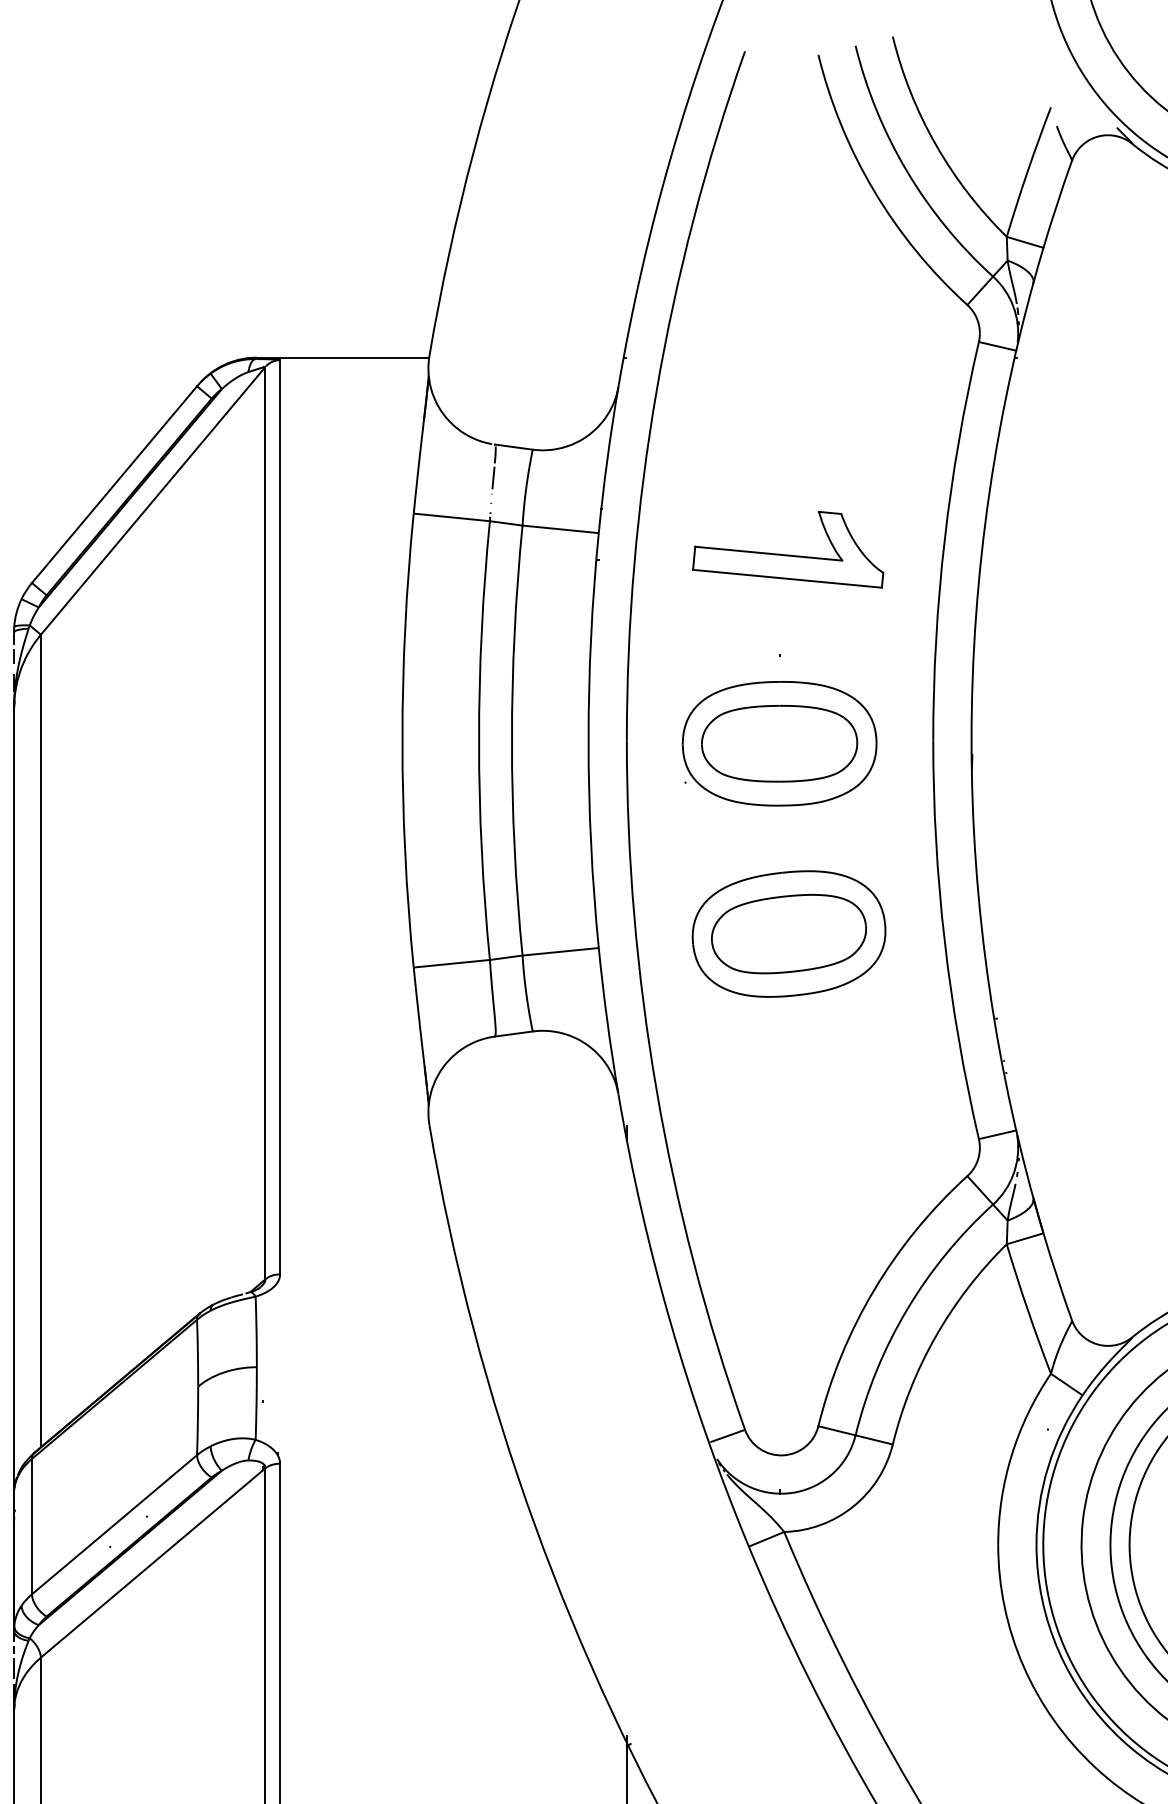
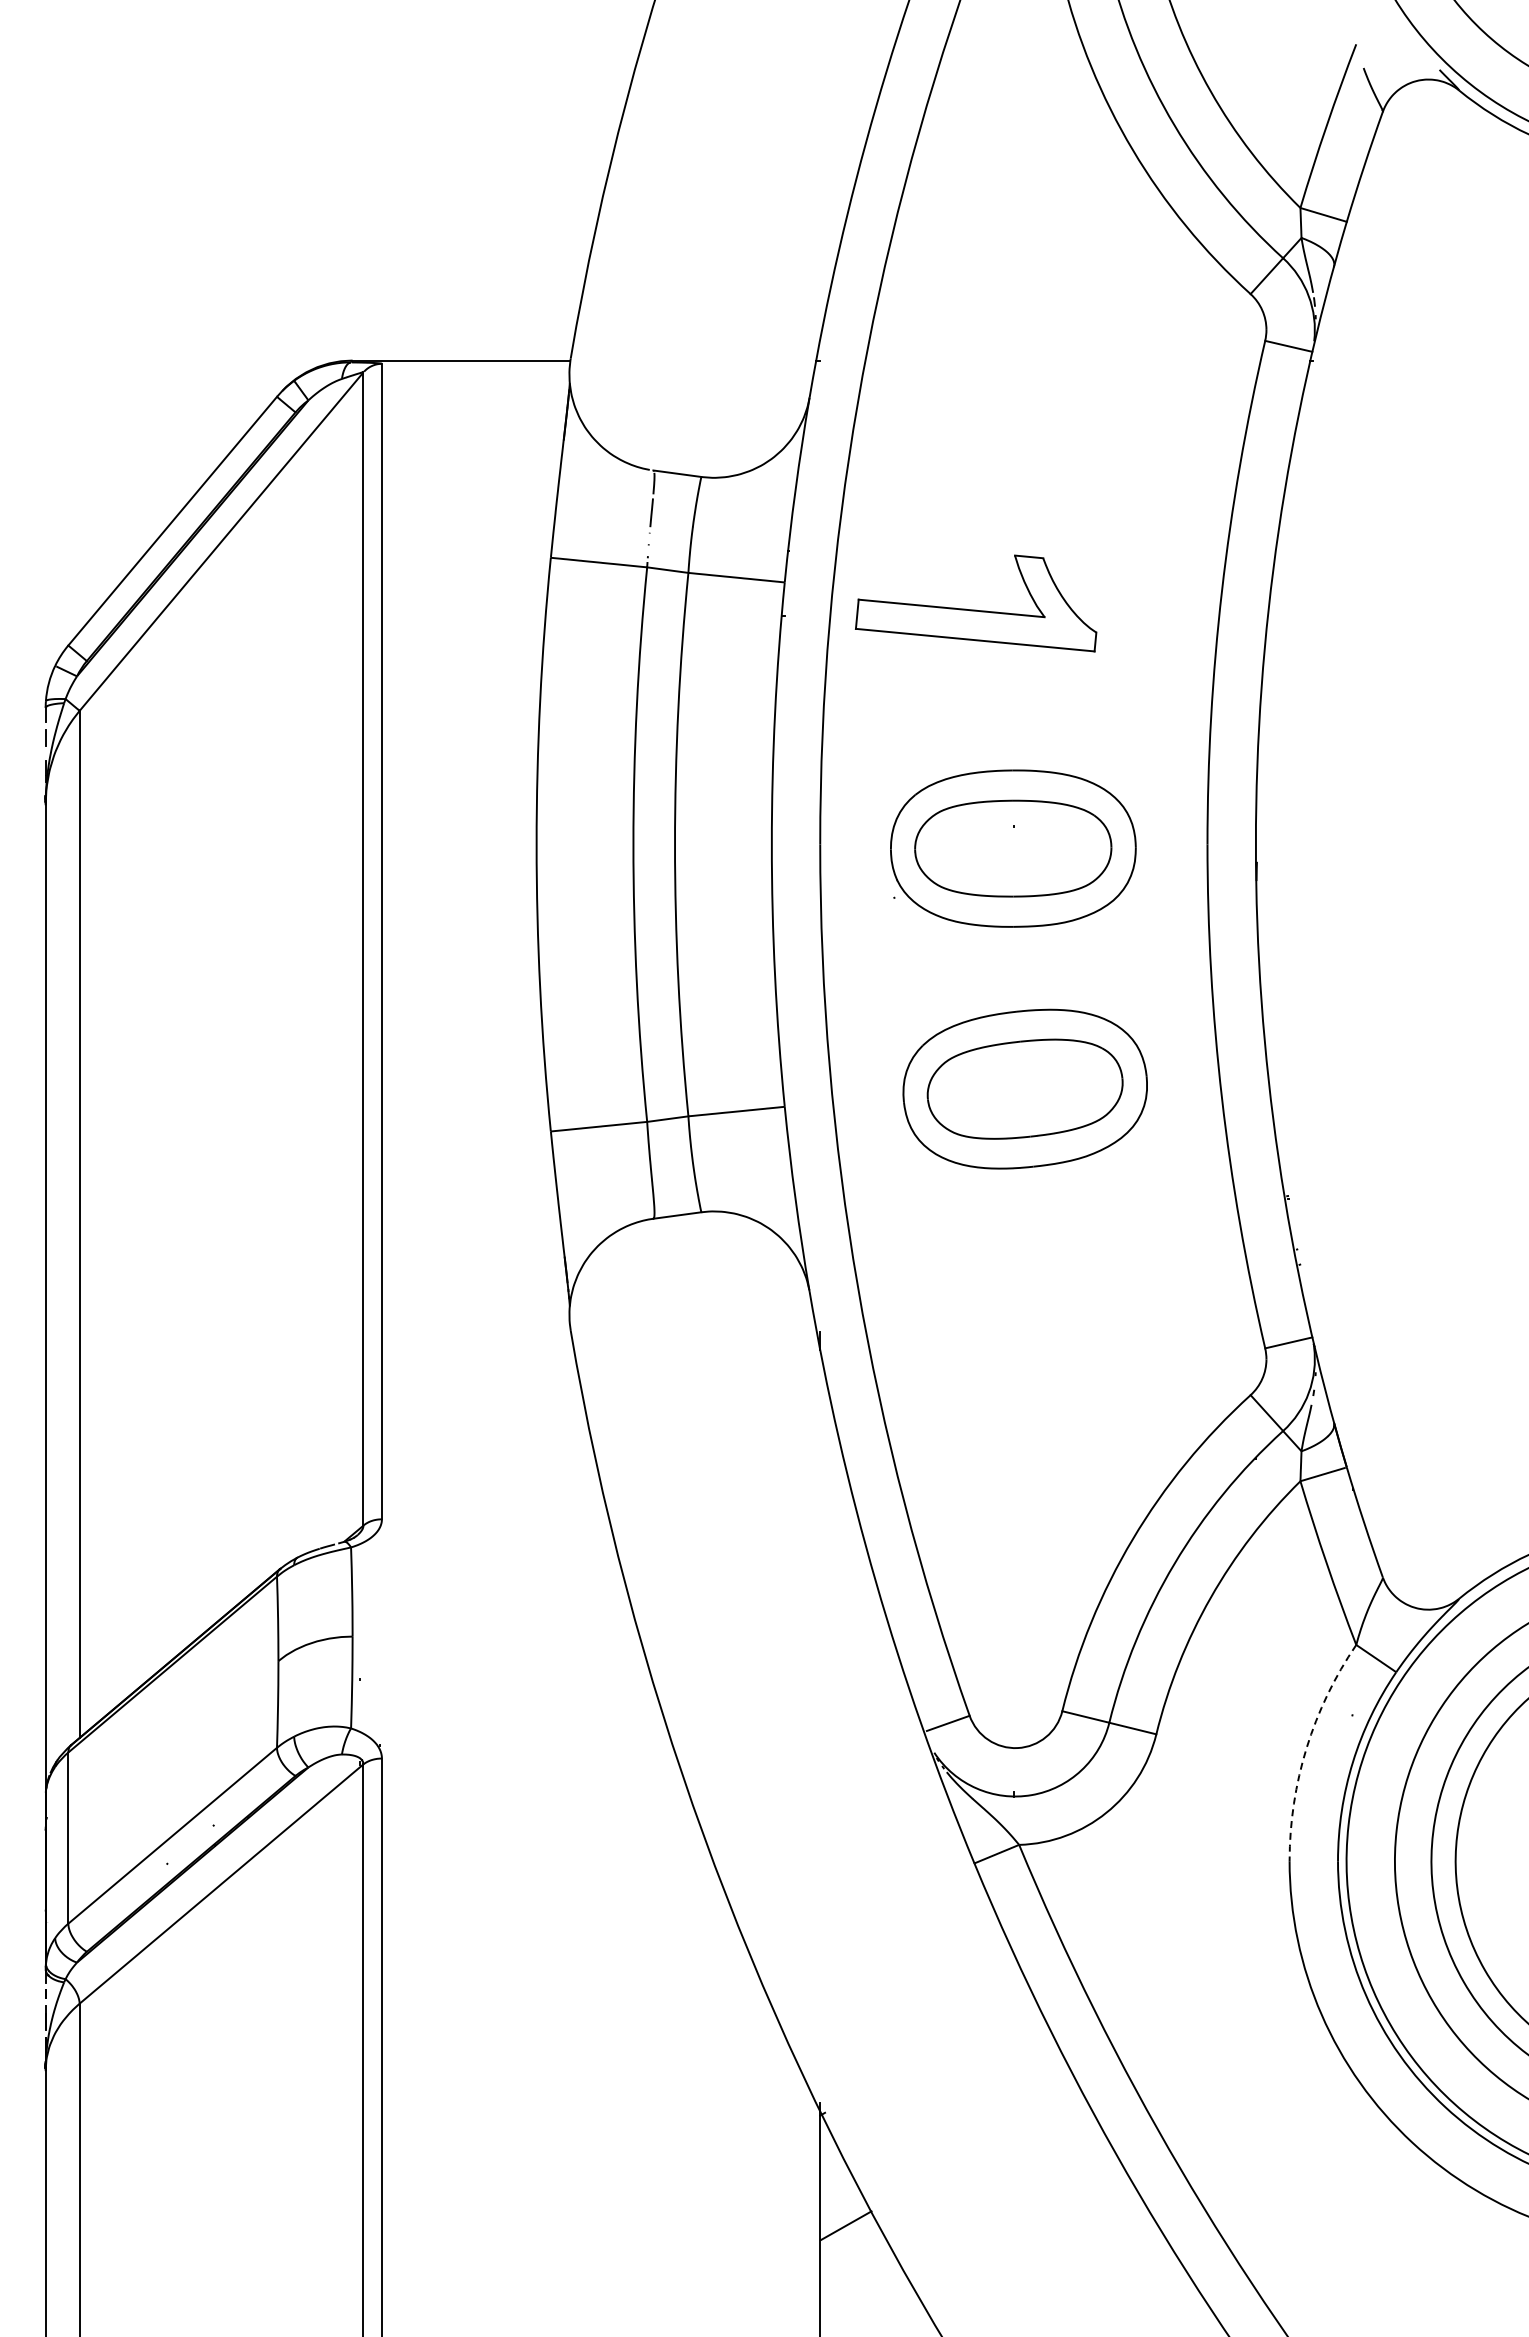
part: (788, 549) -> (976, 603), moved
arc: (1011, 1455) -> (1306, 1748), solid -> dashed

